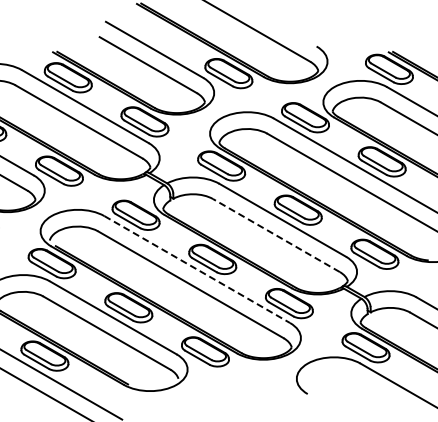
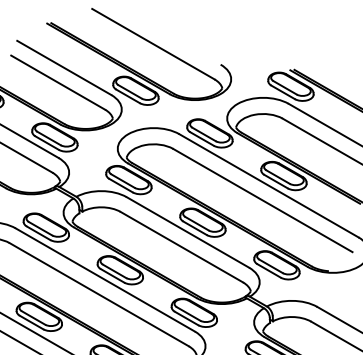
line: (276, 235) -> (181, 247), dashed -> solid
line: (197, 269) -> (105, 279), dashed -> solid

